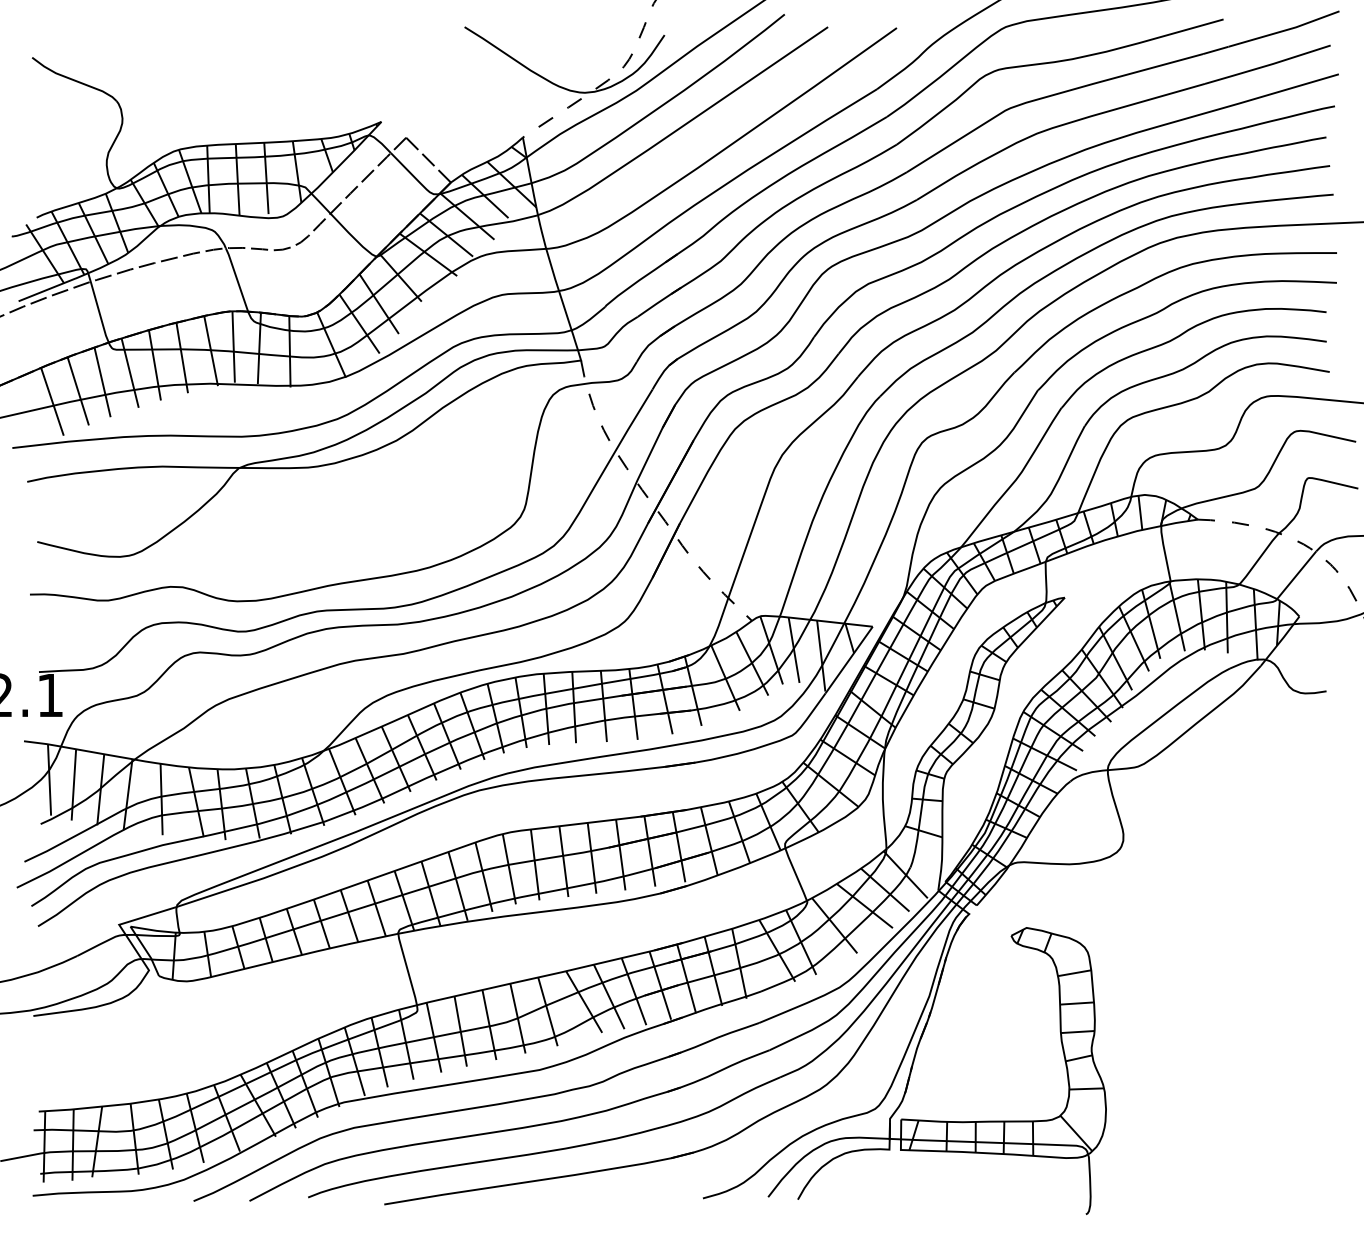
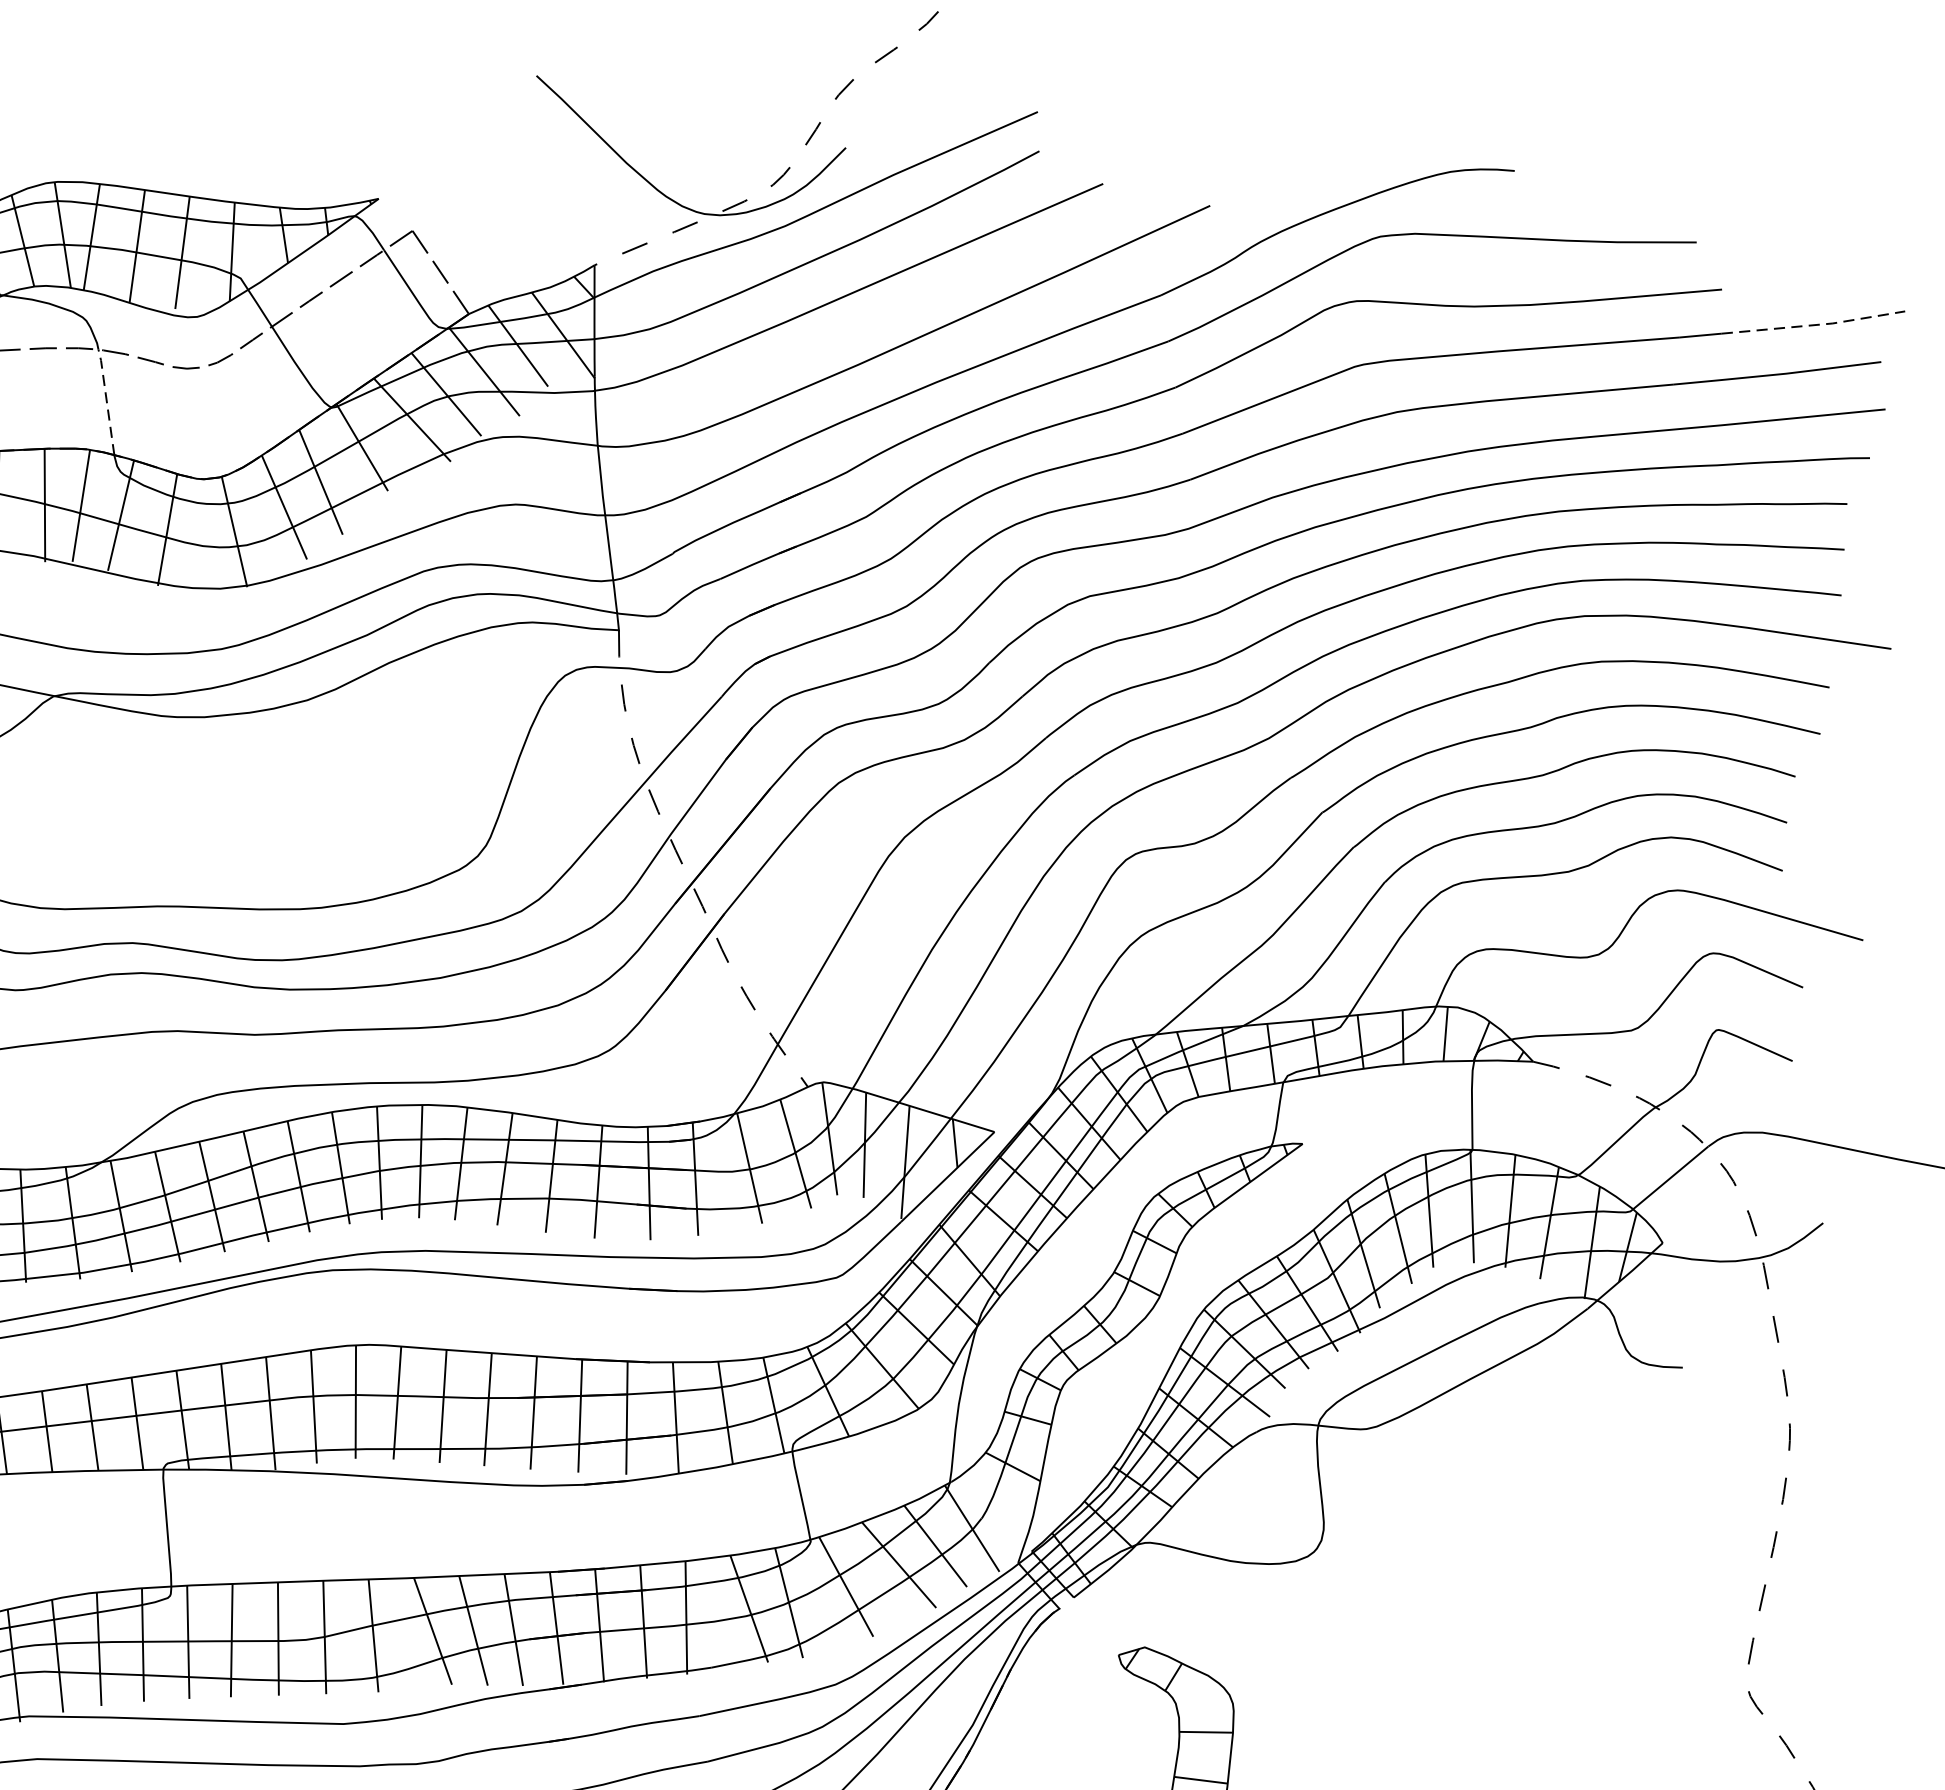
line: (1285, 30) -> (1815, 325), solid -> dashed
line: (237, 279) -> (107, 401), solid -> dashed

